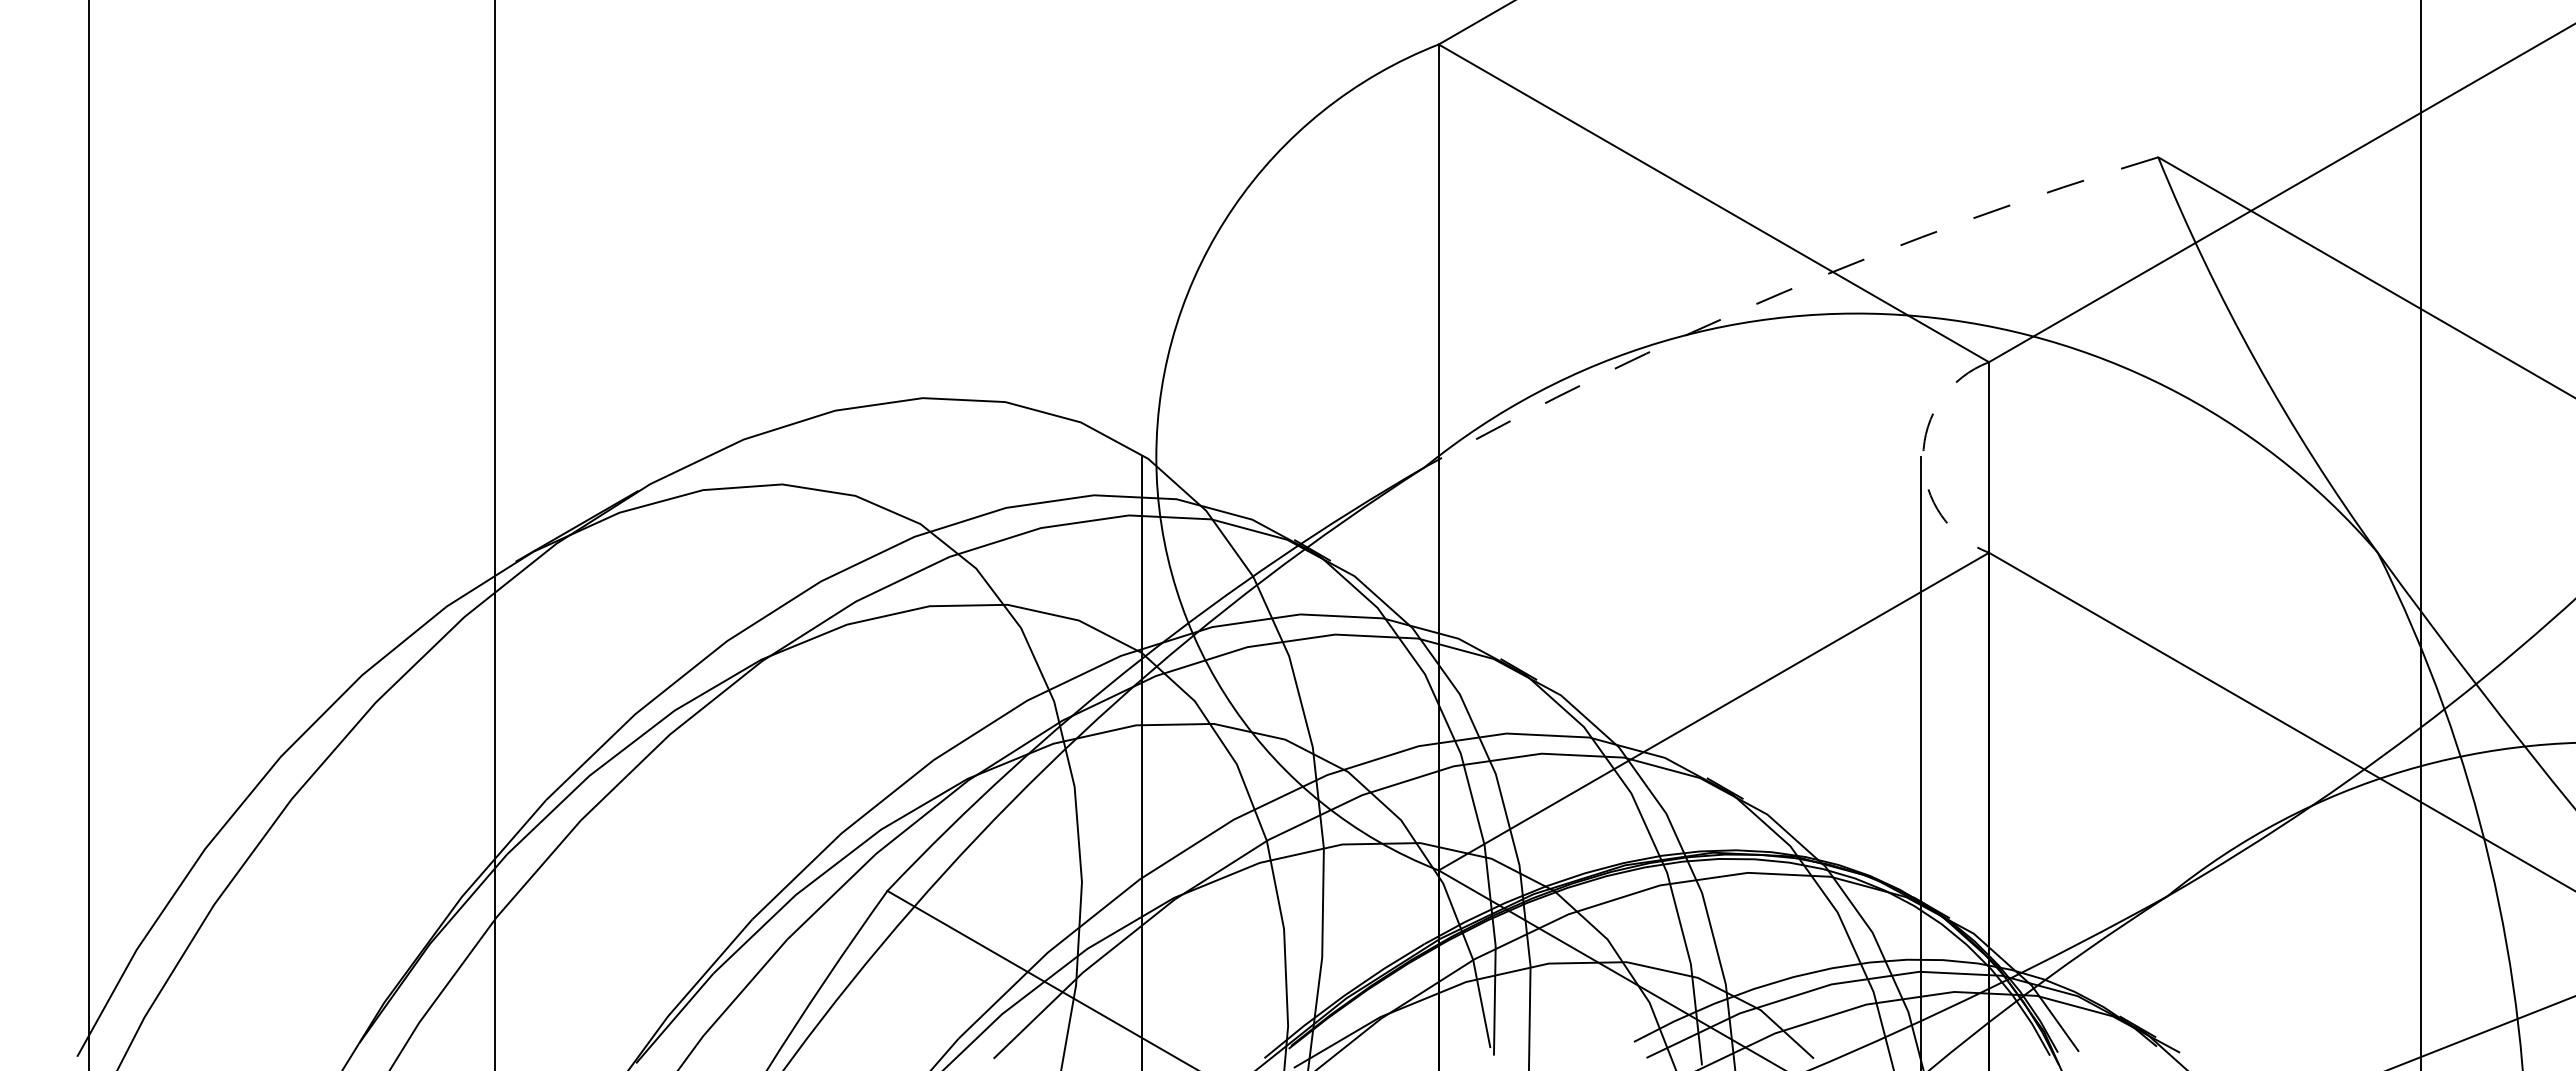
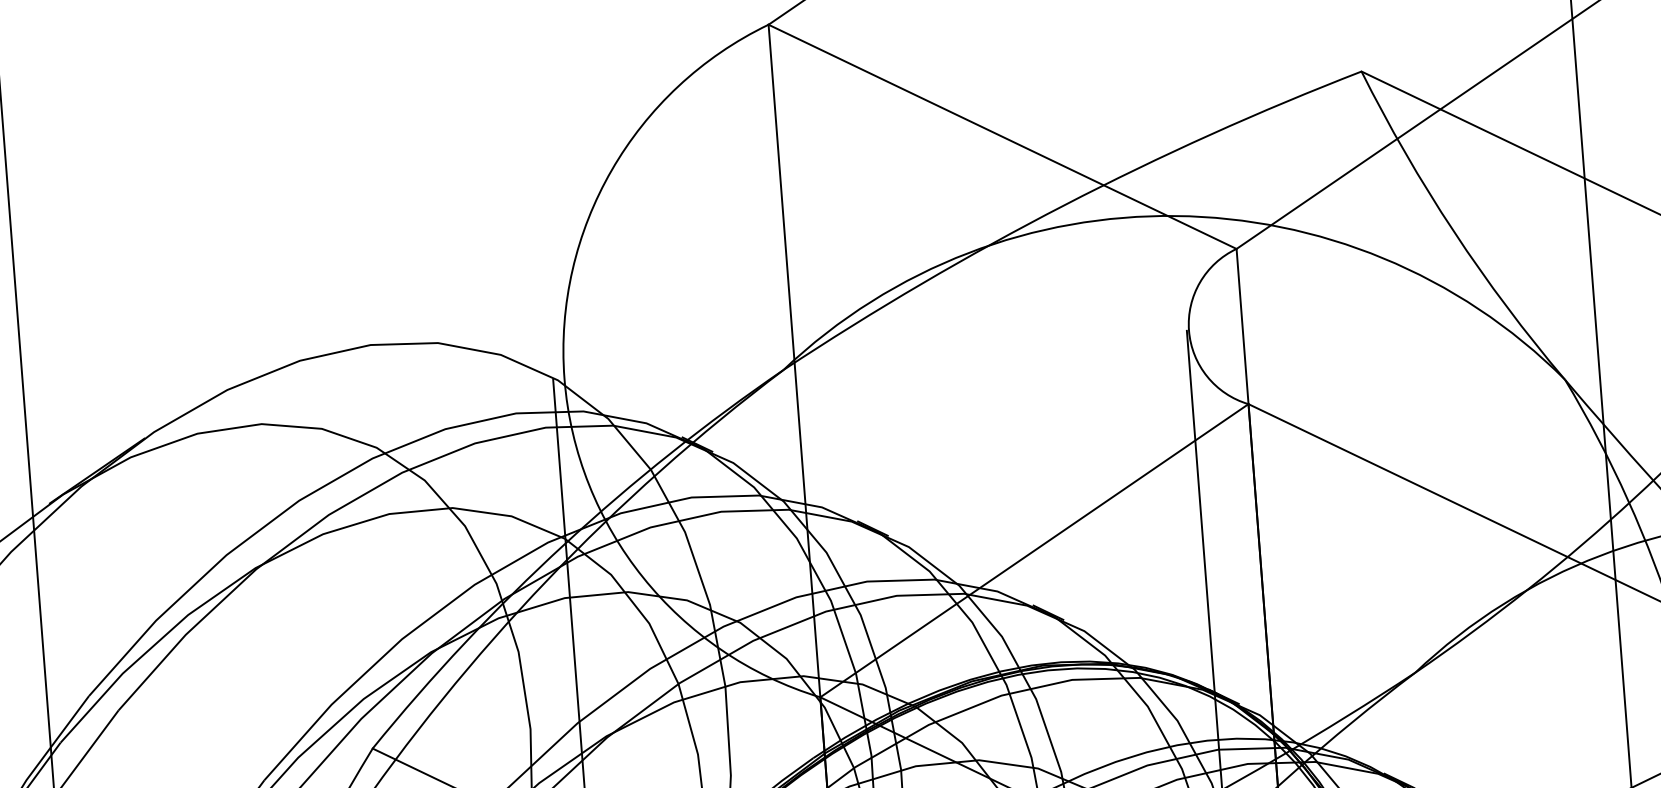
arc: (1783, 292) -> (1064, 205), dashed -> solid
arc: (1923, 457) -> (1189, 330), dashed -> solid

